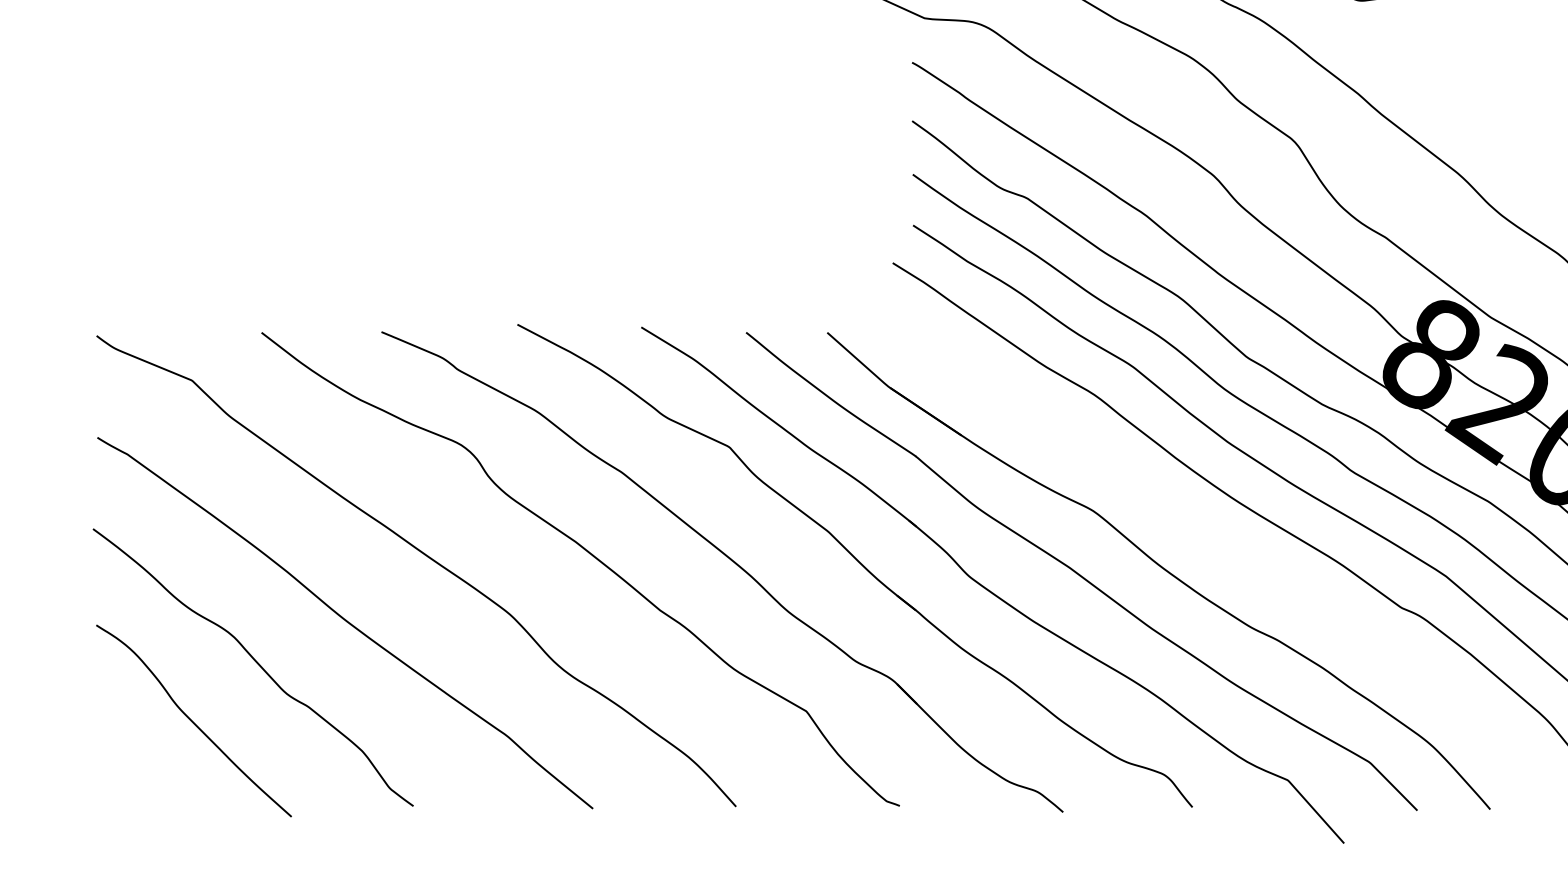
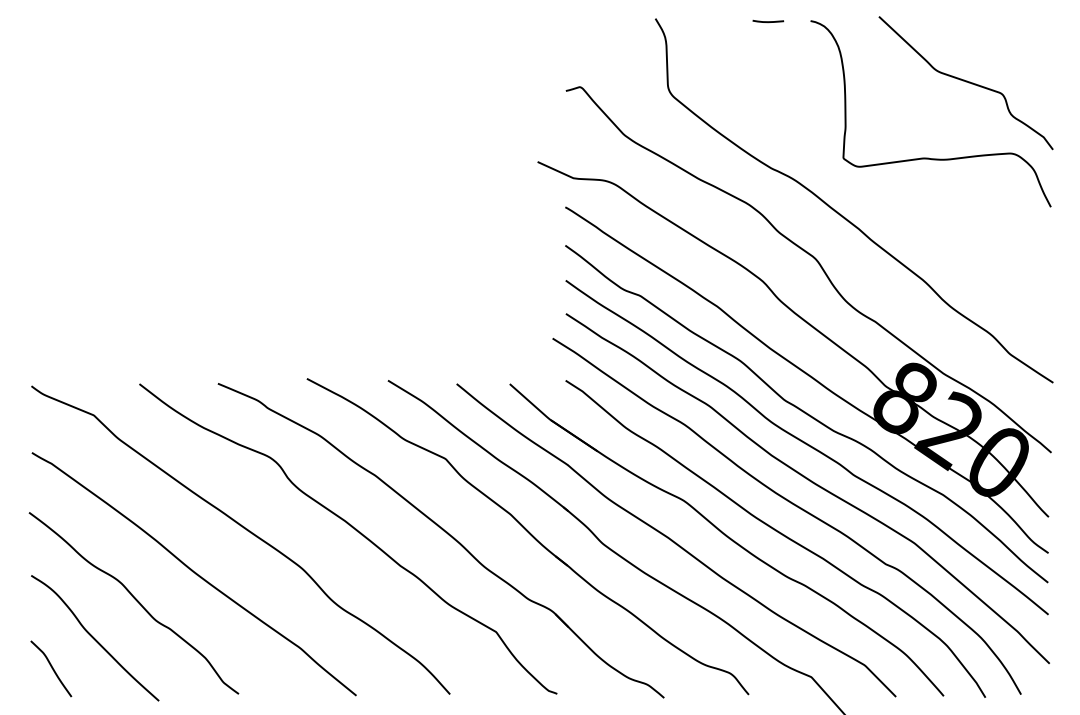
curve: (1237, 560) -> (778, 533), added
curve: (127, 767) -> (51, 668), added

